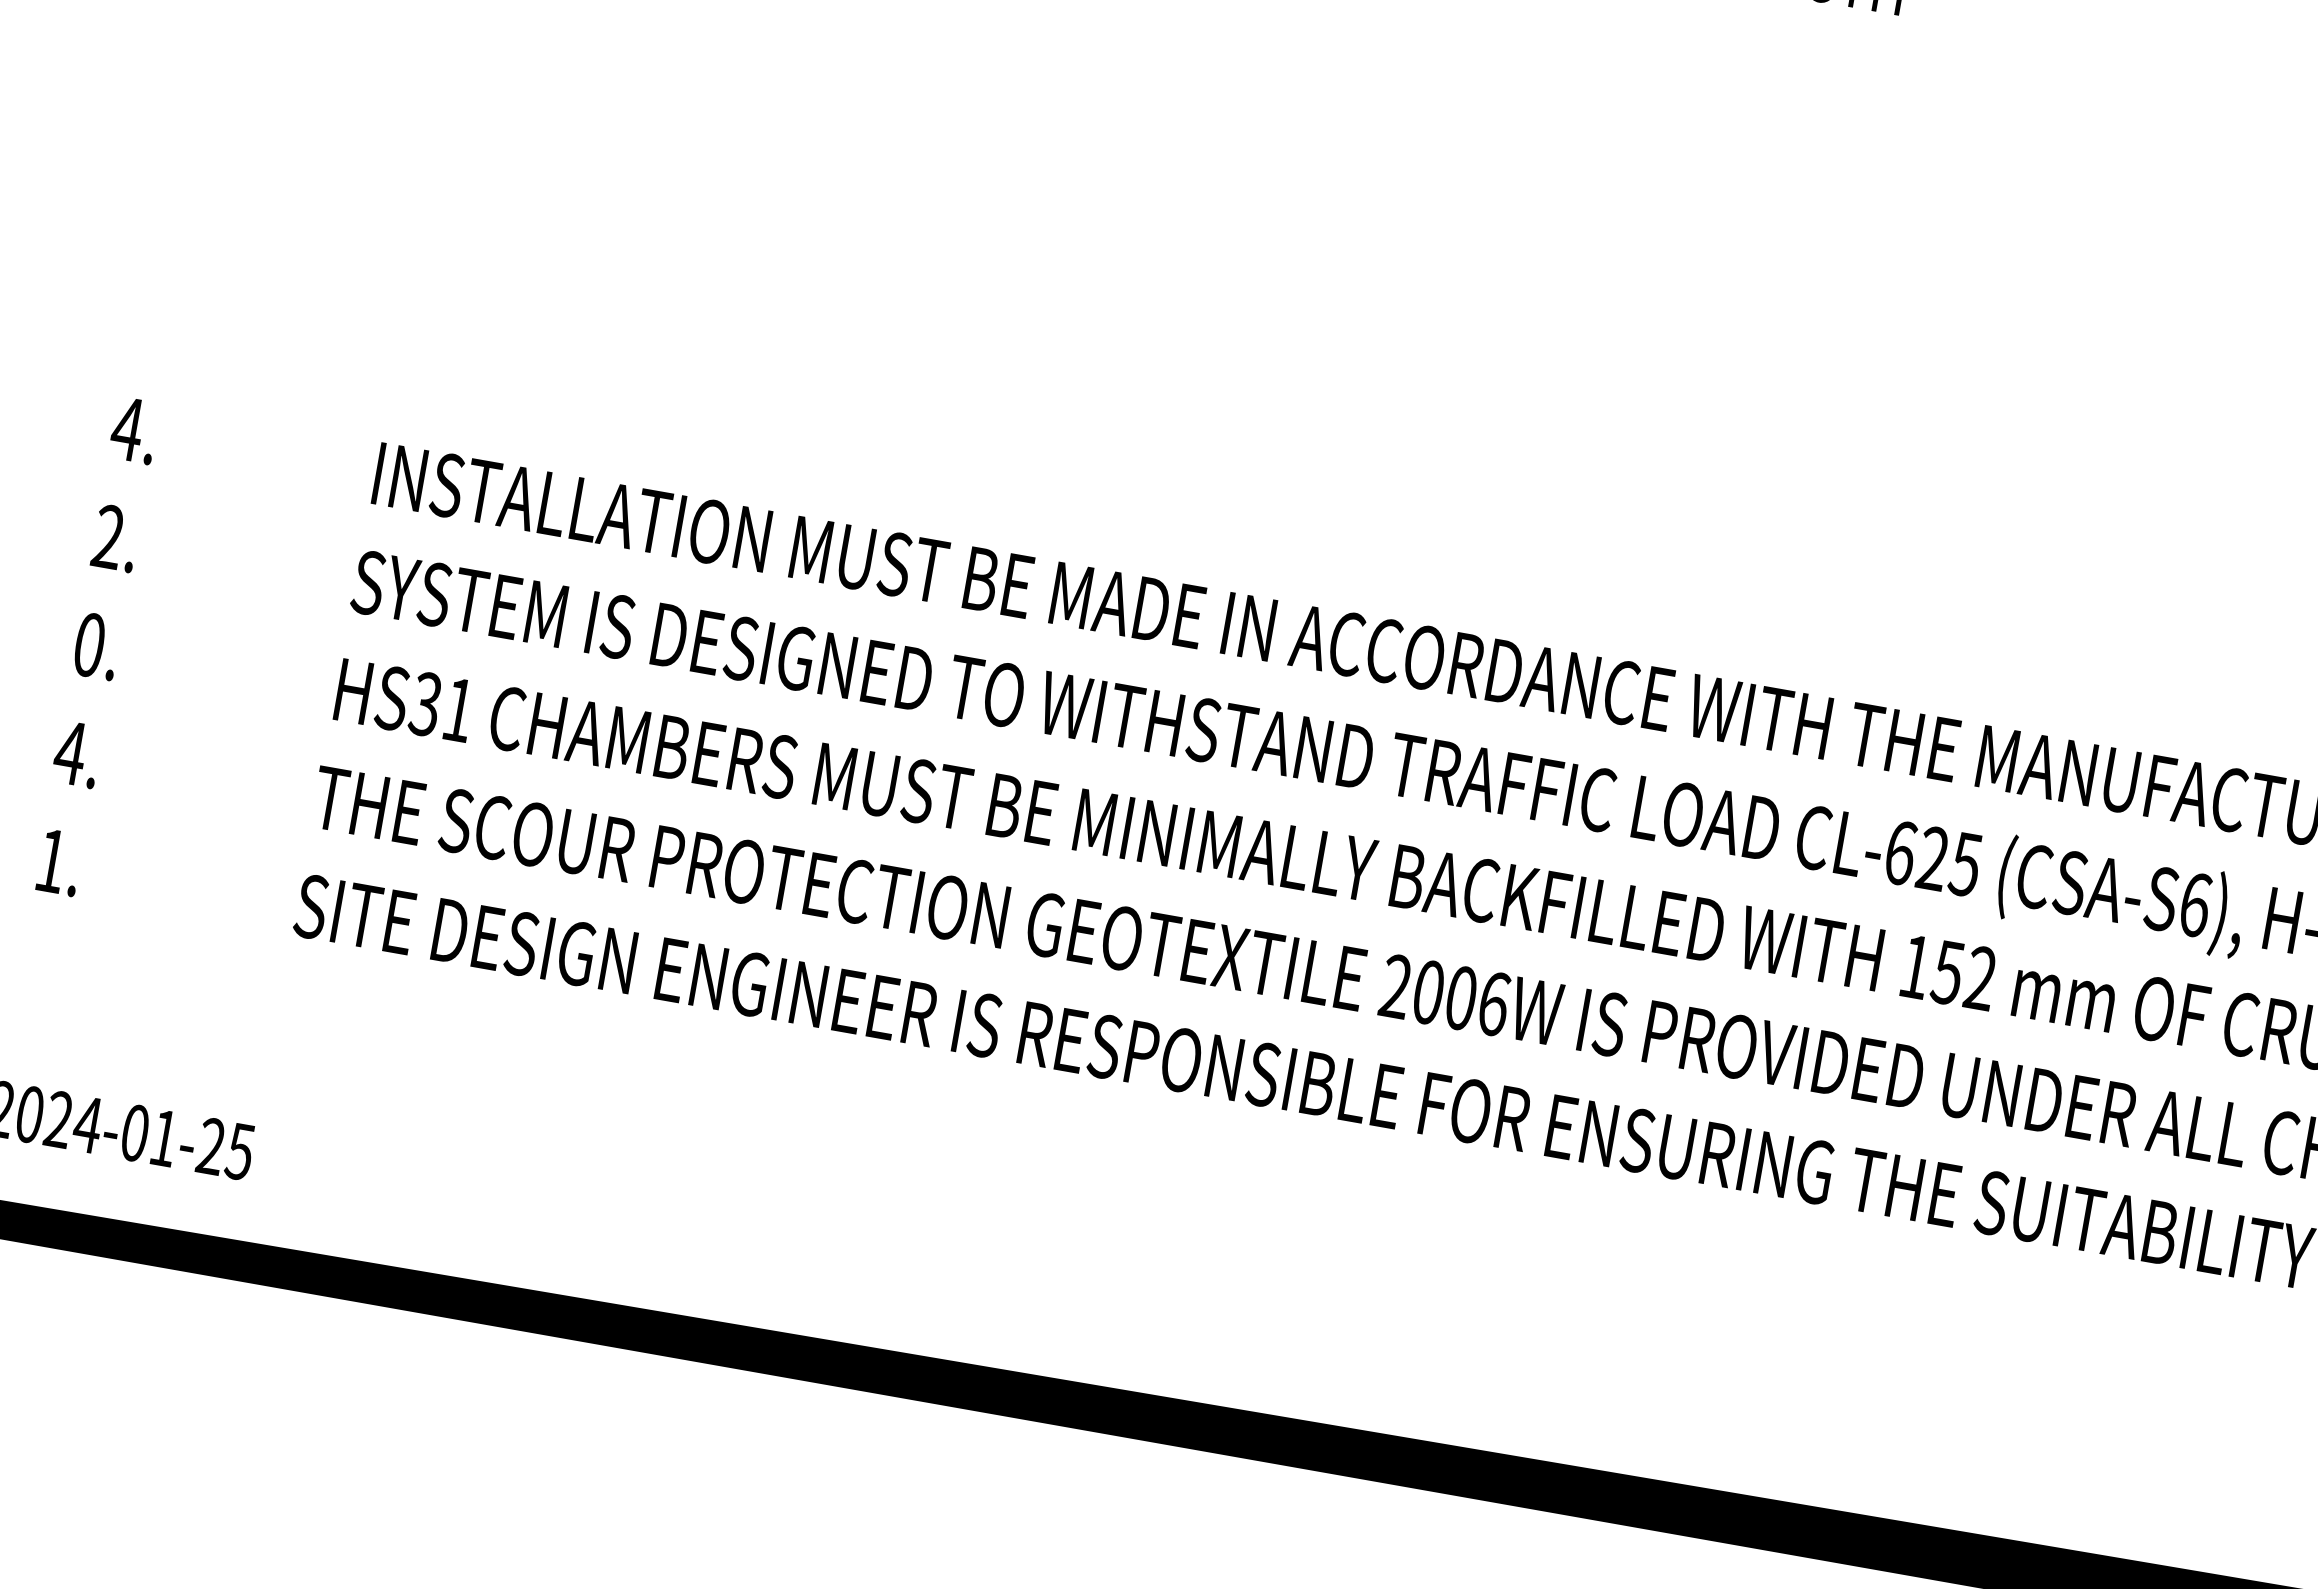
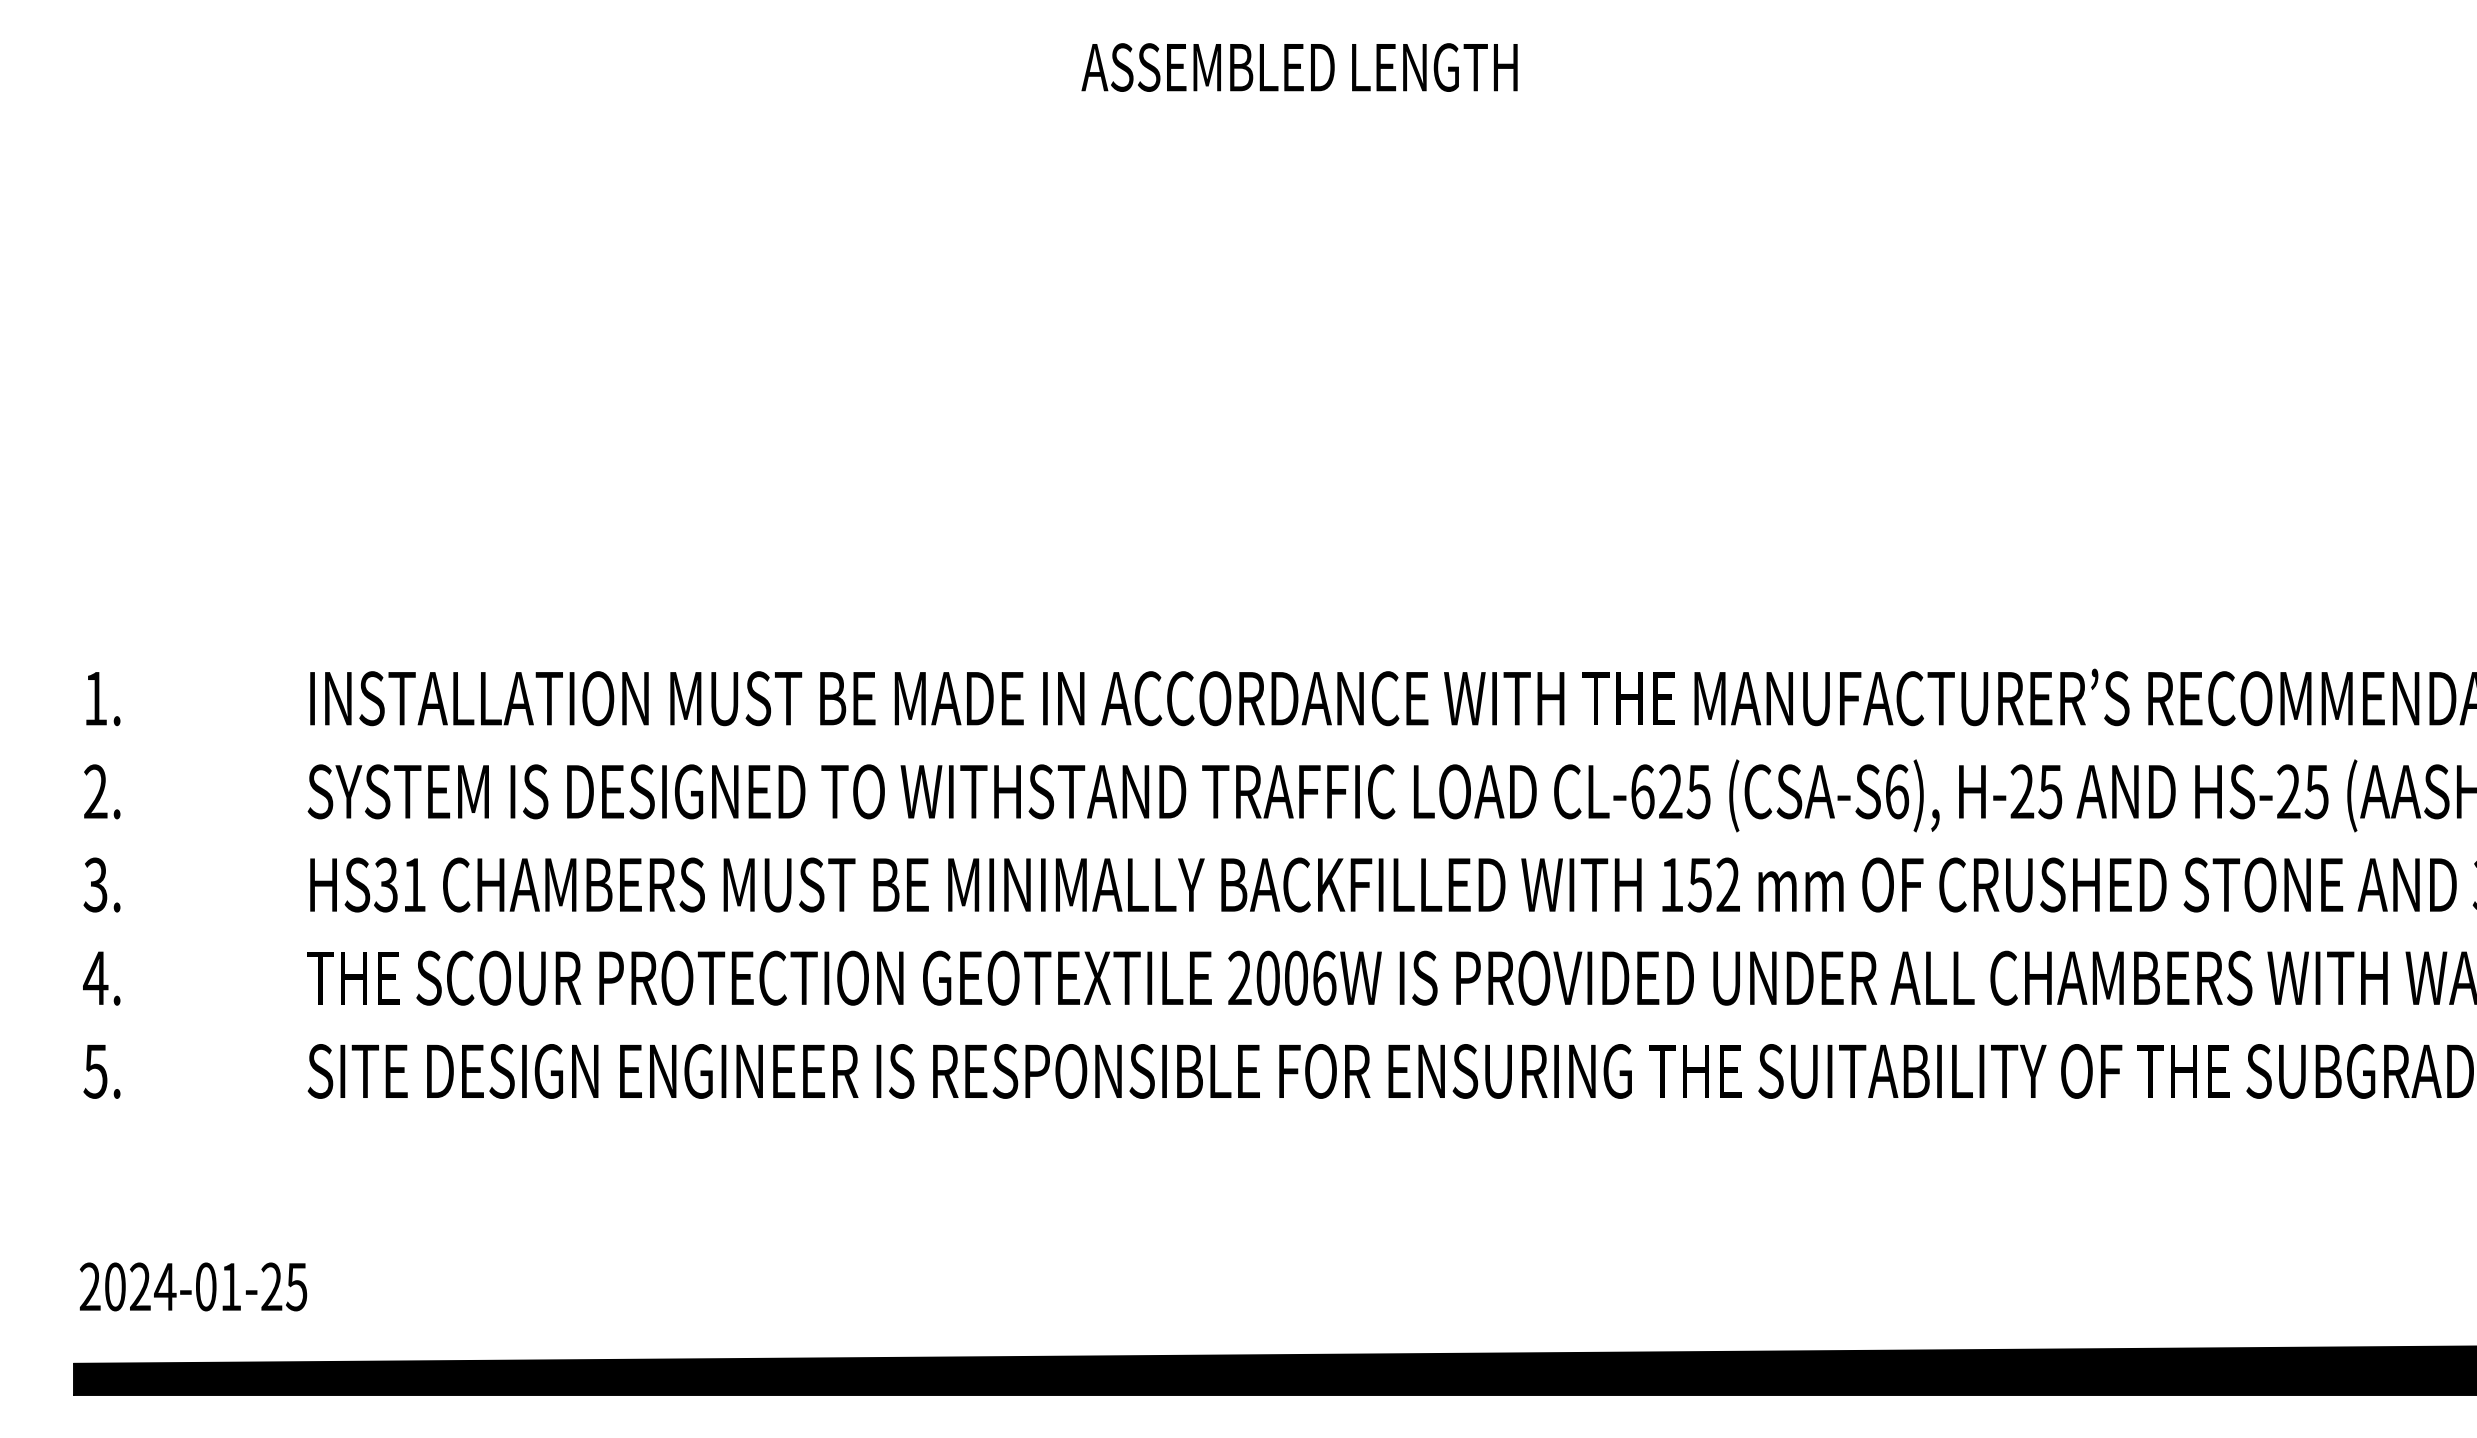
text: (127, 428) -> (95, 698), 4. -> 1.
text: (89, 644) -> (95, 884), 0. -> 3.
text: (51, 860) -> (95, 1071), 1. -> 5.

